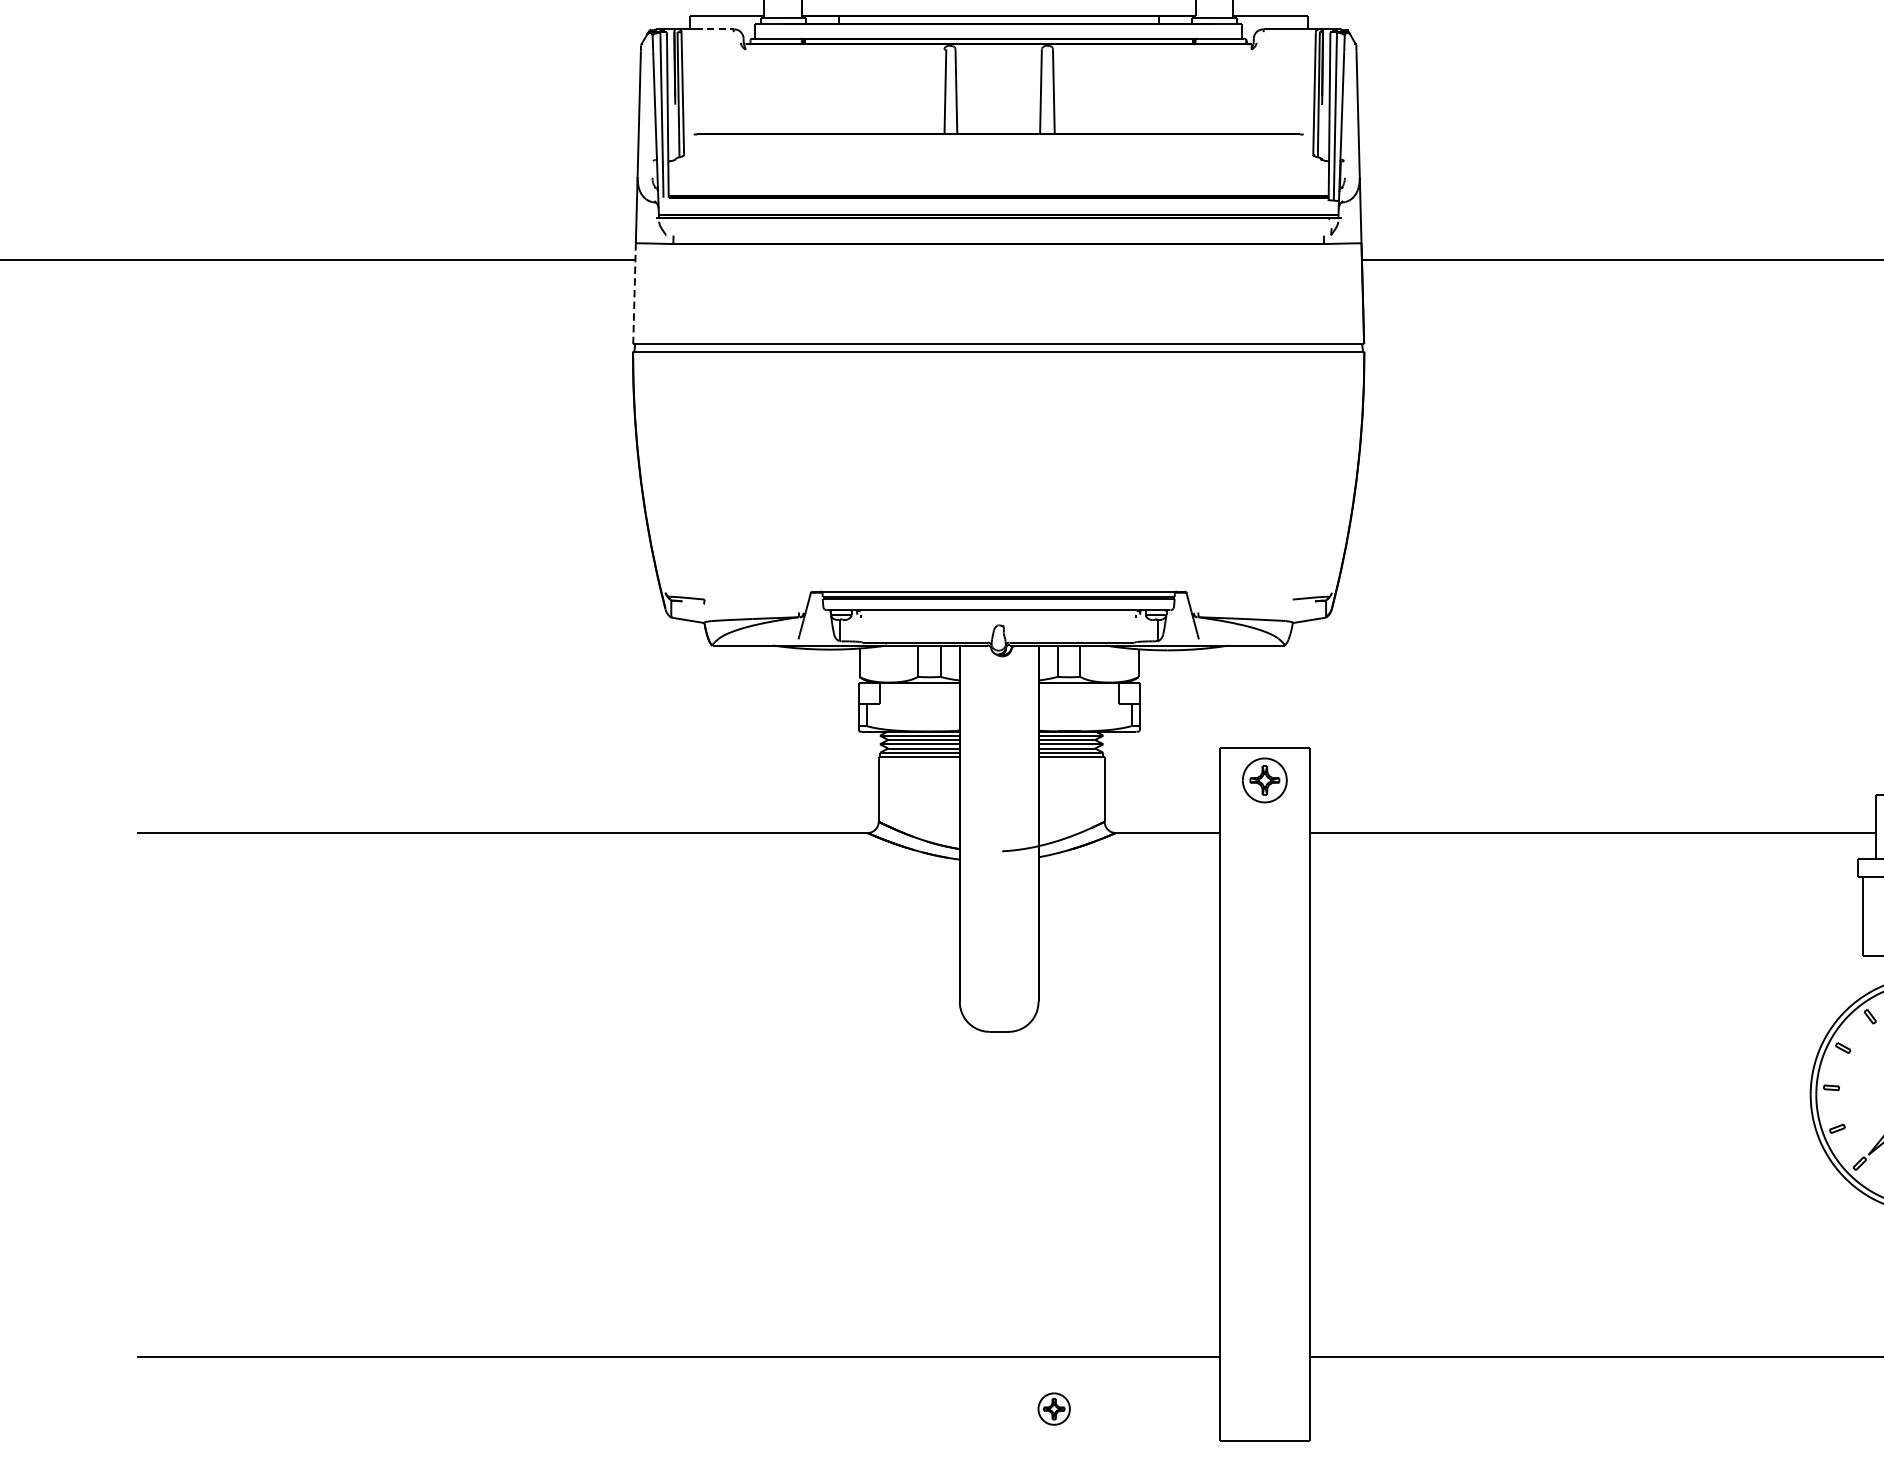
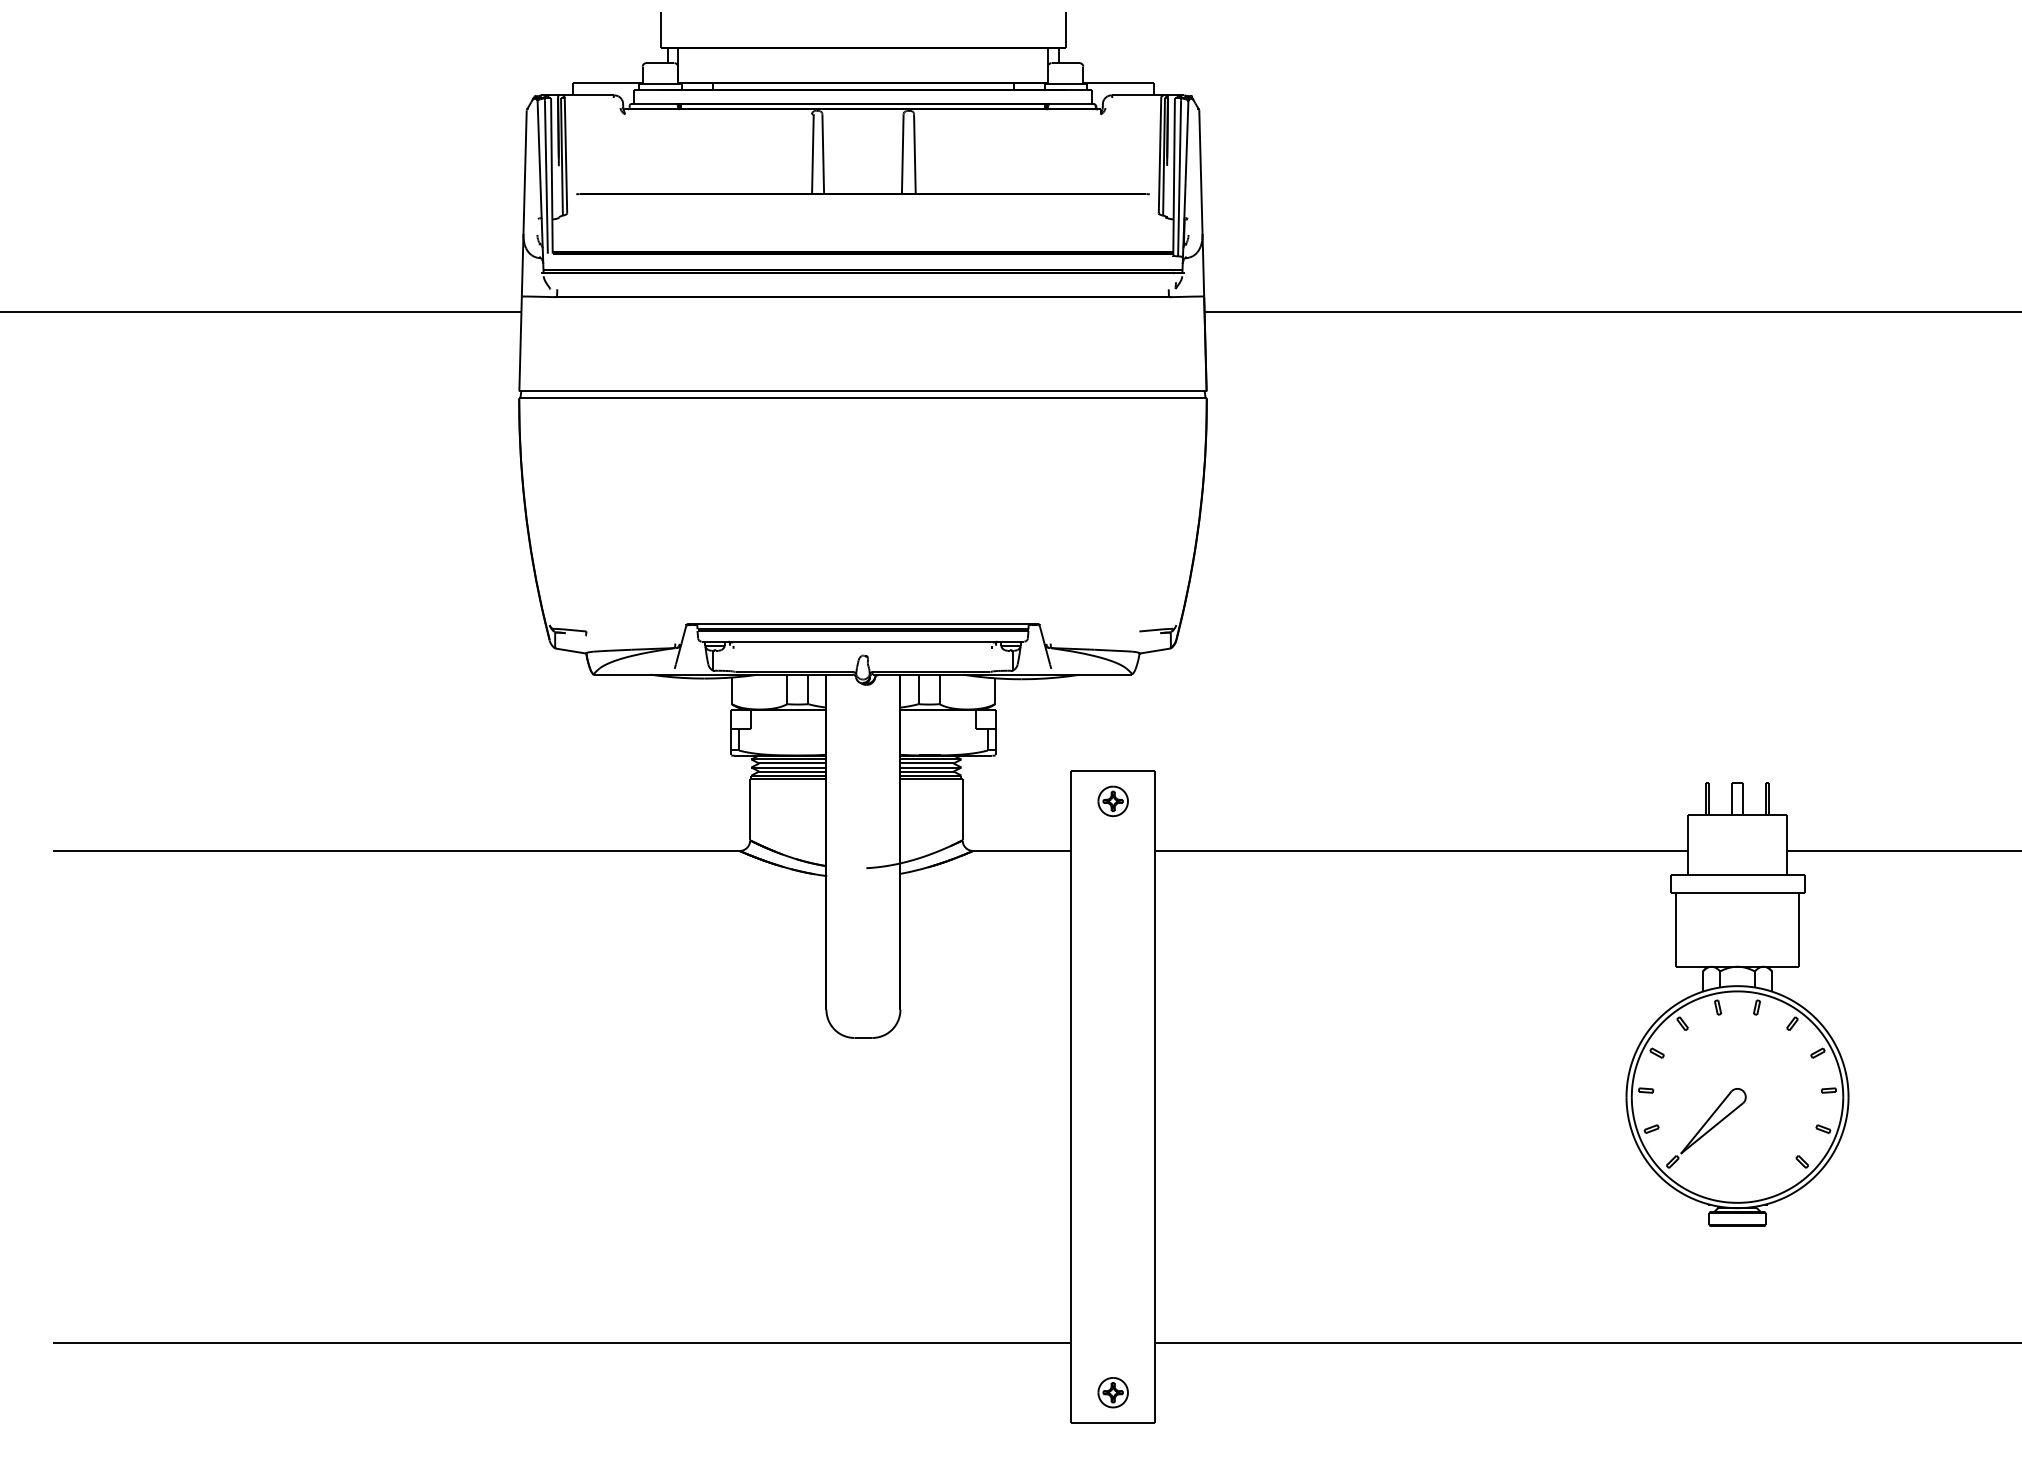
line: (715, 29) -> (596, 95), dashed -> solid
line: (634, 293) -> (520, 343), dashed -> solid
part: (1264, 779) -> (1112, 800), size x0.71
part: (1053, 1408) -> (1112, 1392), moved

